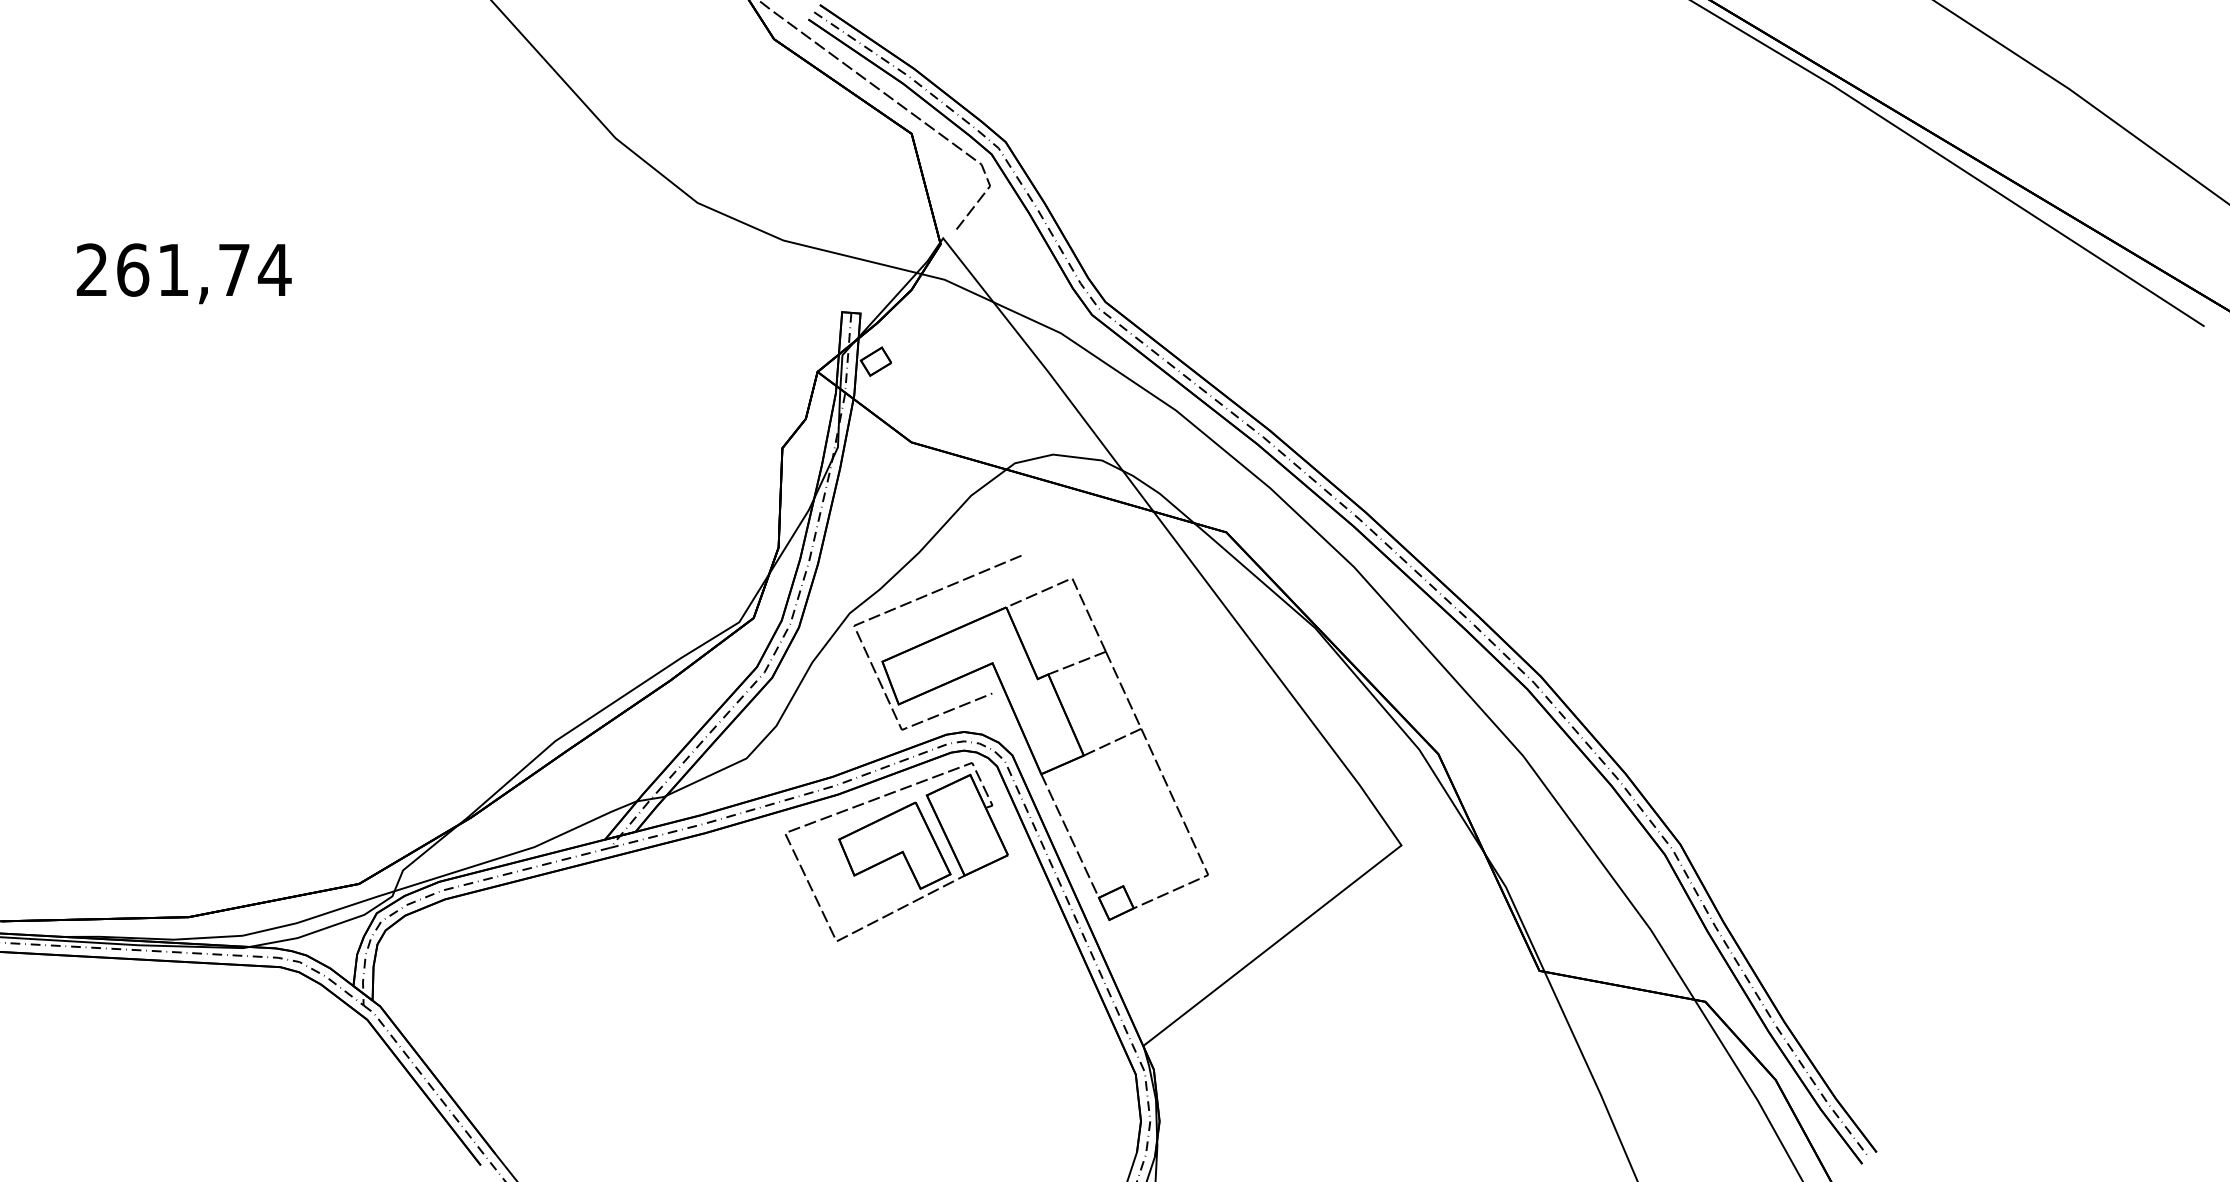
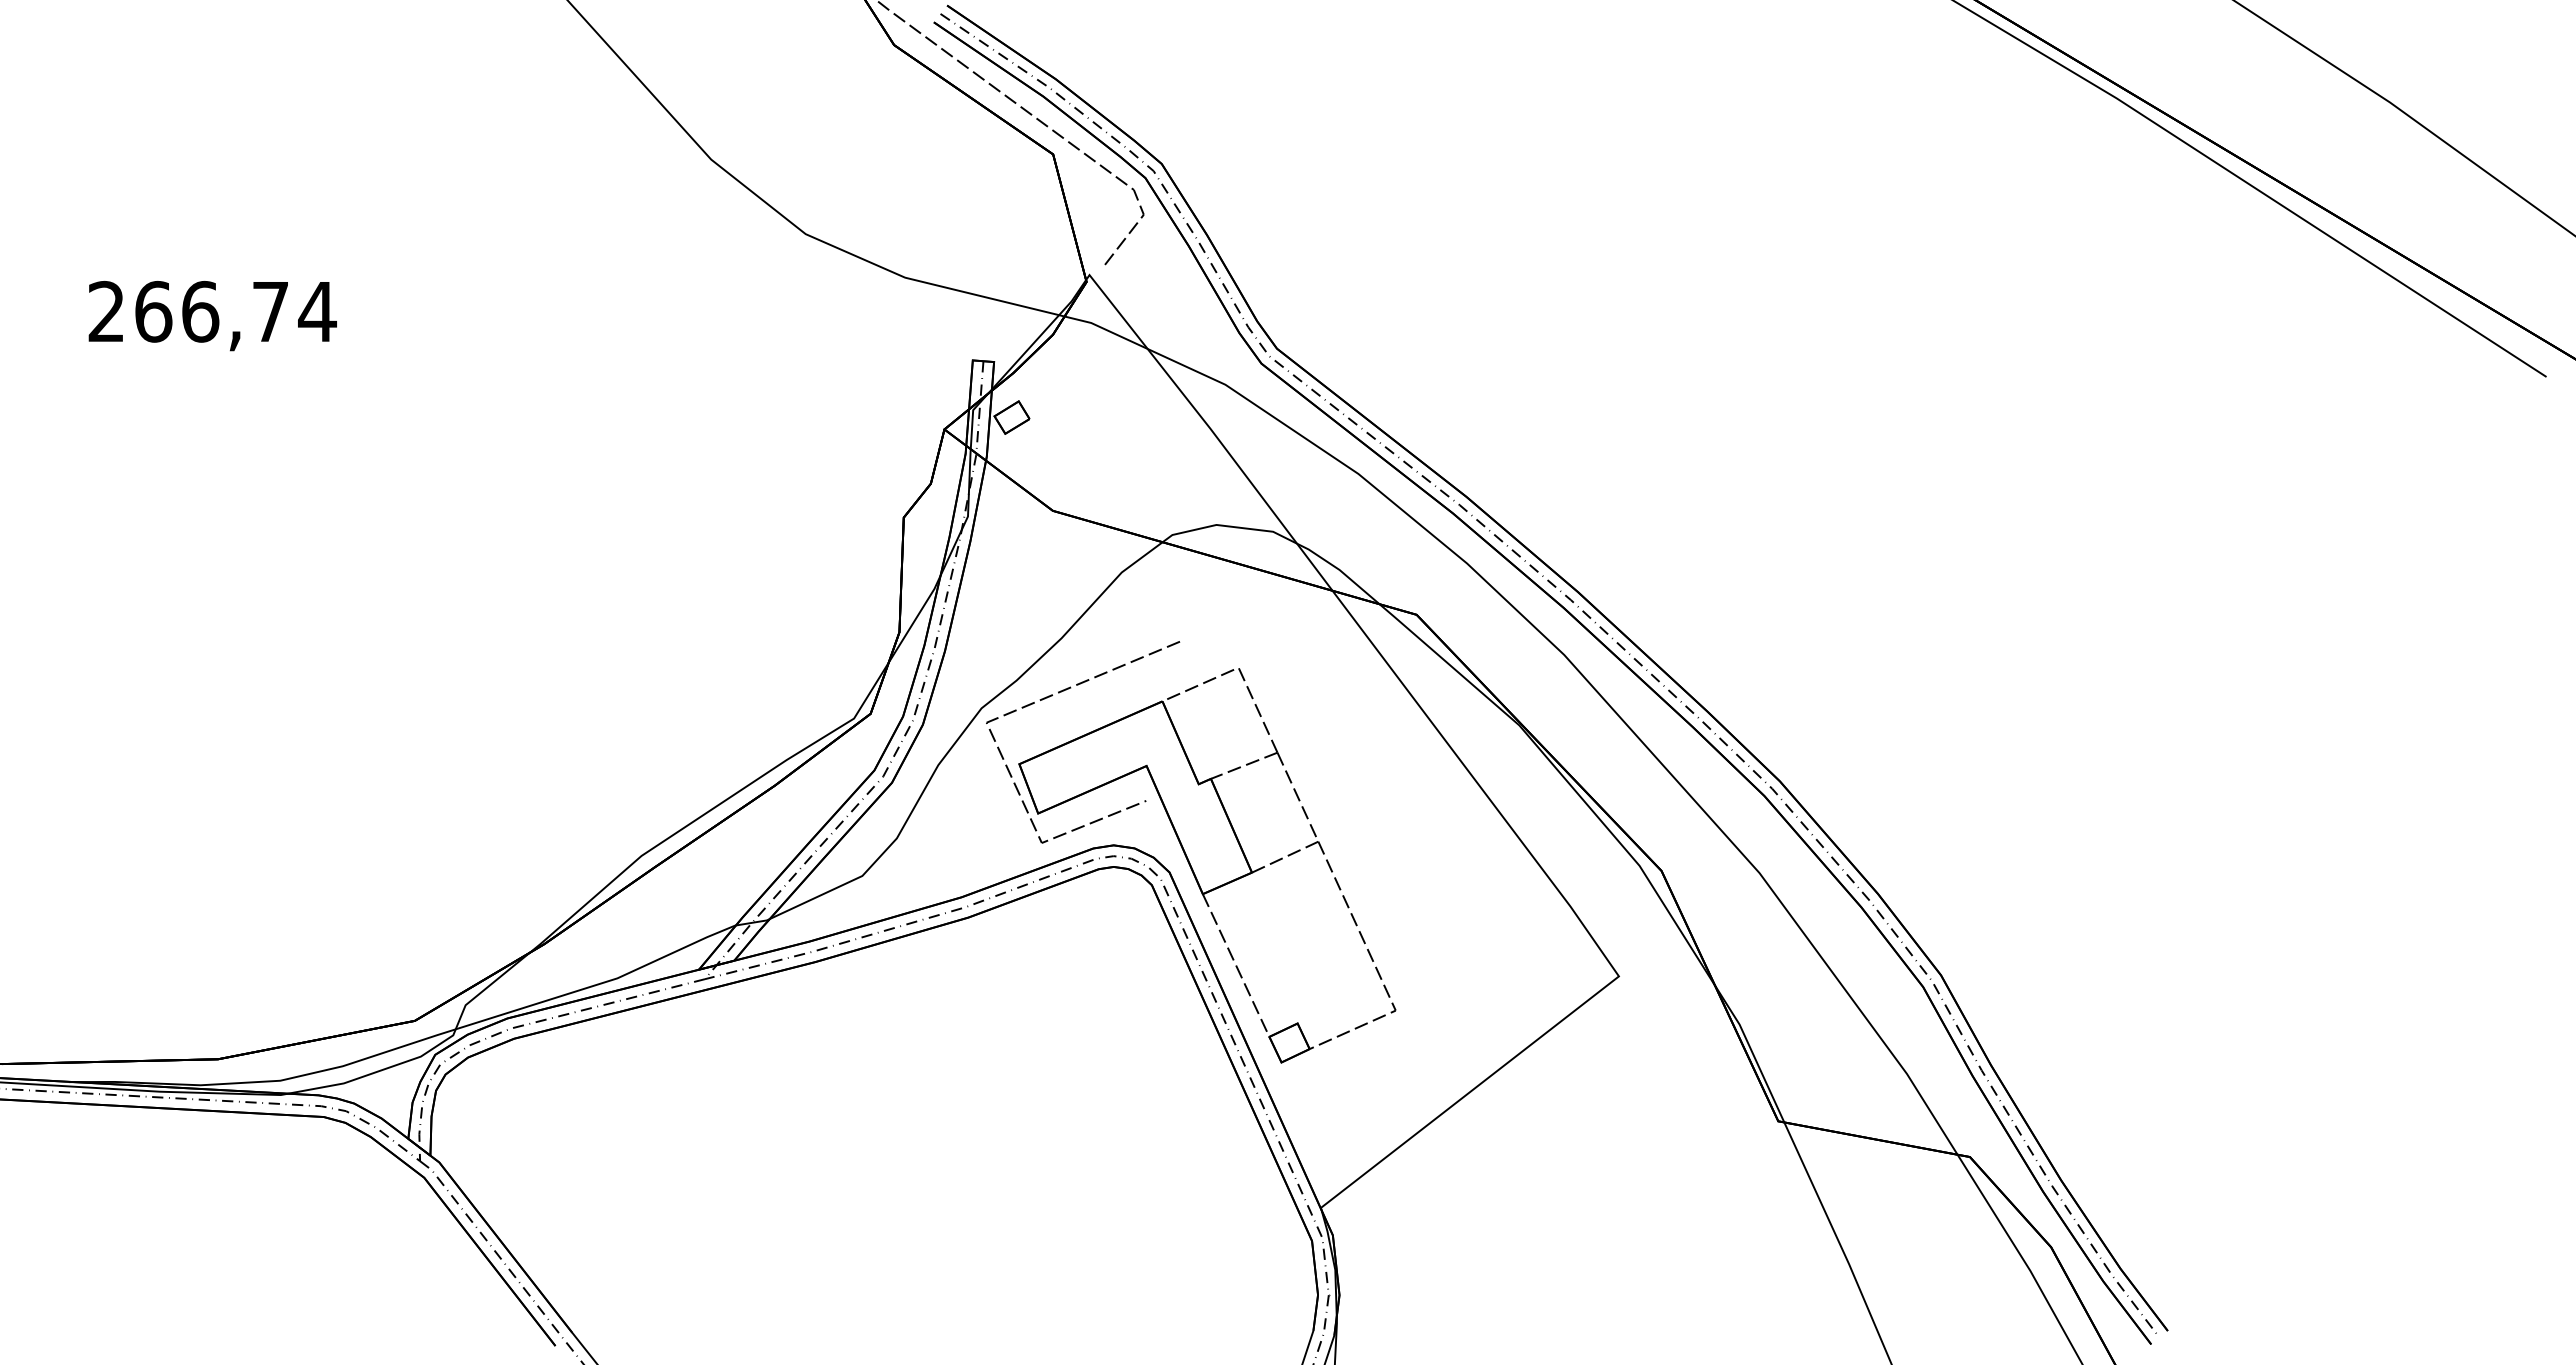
text: (173, 269) -> (200, 311), 261,74 -> 266,74
part: (896, 851) -> (1035, 983), removed

